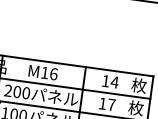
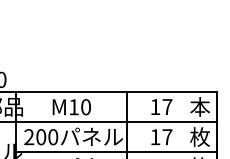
text: (54, 74) -> (86, 107), M16 -> M10
text: (114, 81) -> (167, 106), 14 -> 17
text: (138, 85) -> (199, 106), 枚 -> 本

